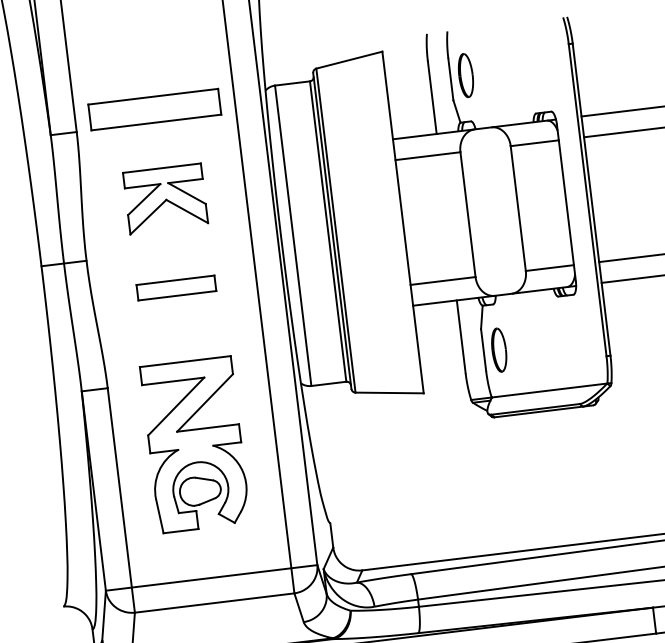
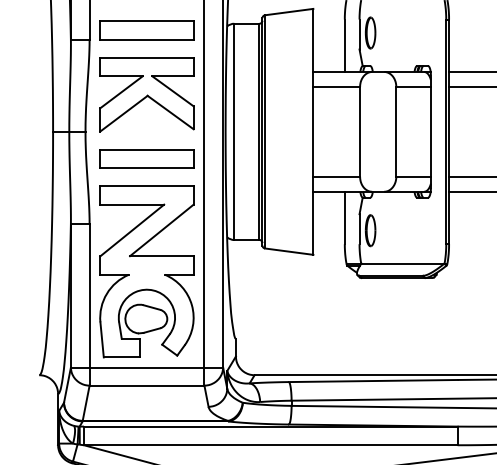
part: (164, 198) -> (146, 94), size x1.67
part: (175, 287) -> (146, 158), size x1.67
part: (194, 444) -> (146, 271), size x1.43

